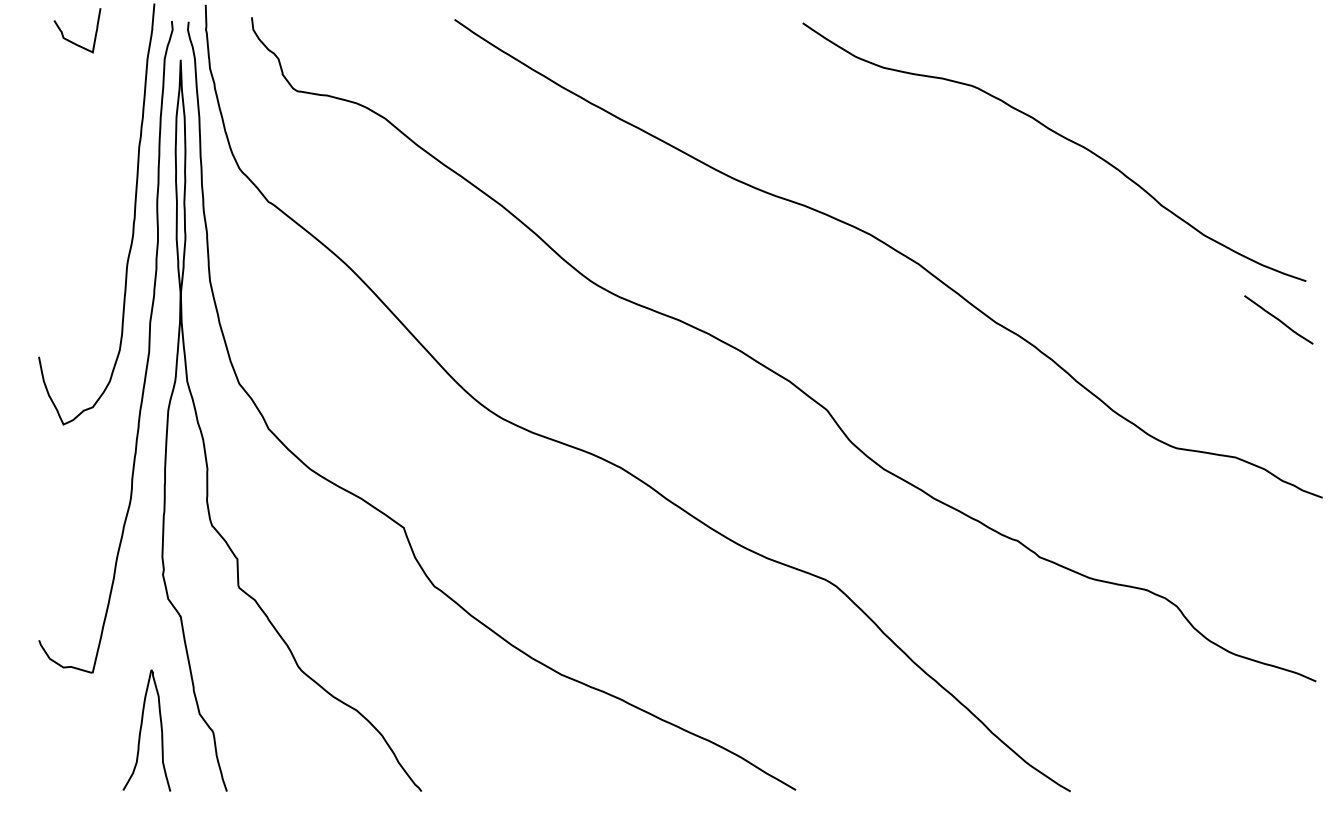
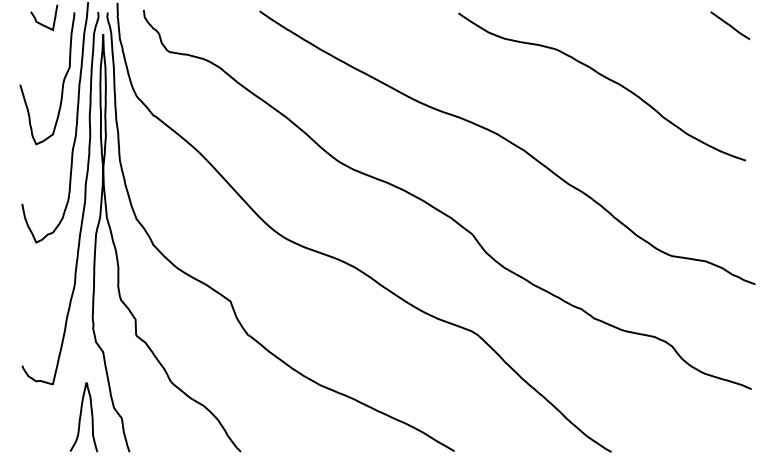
curve: (109, 142) -> (62, 81), added
line: (1279, 319) -> (730, 25), moved

